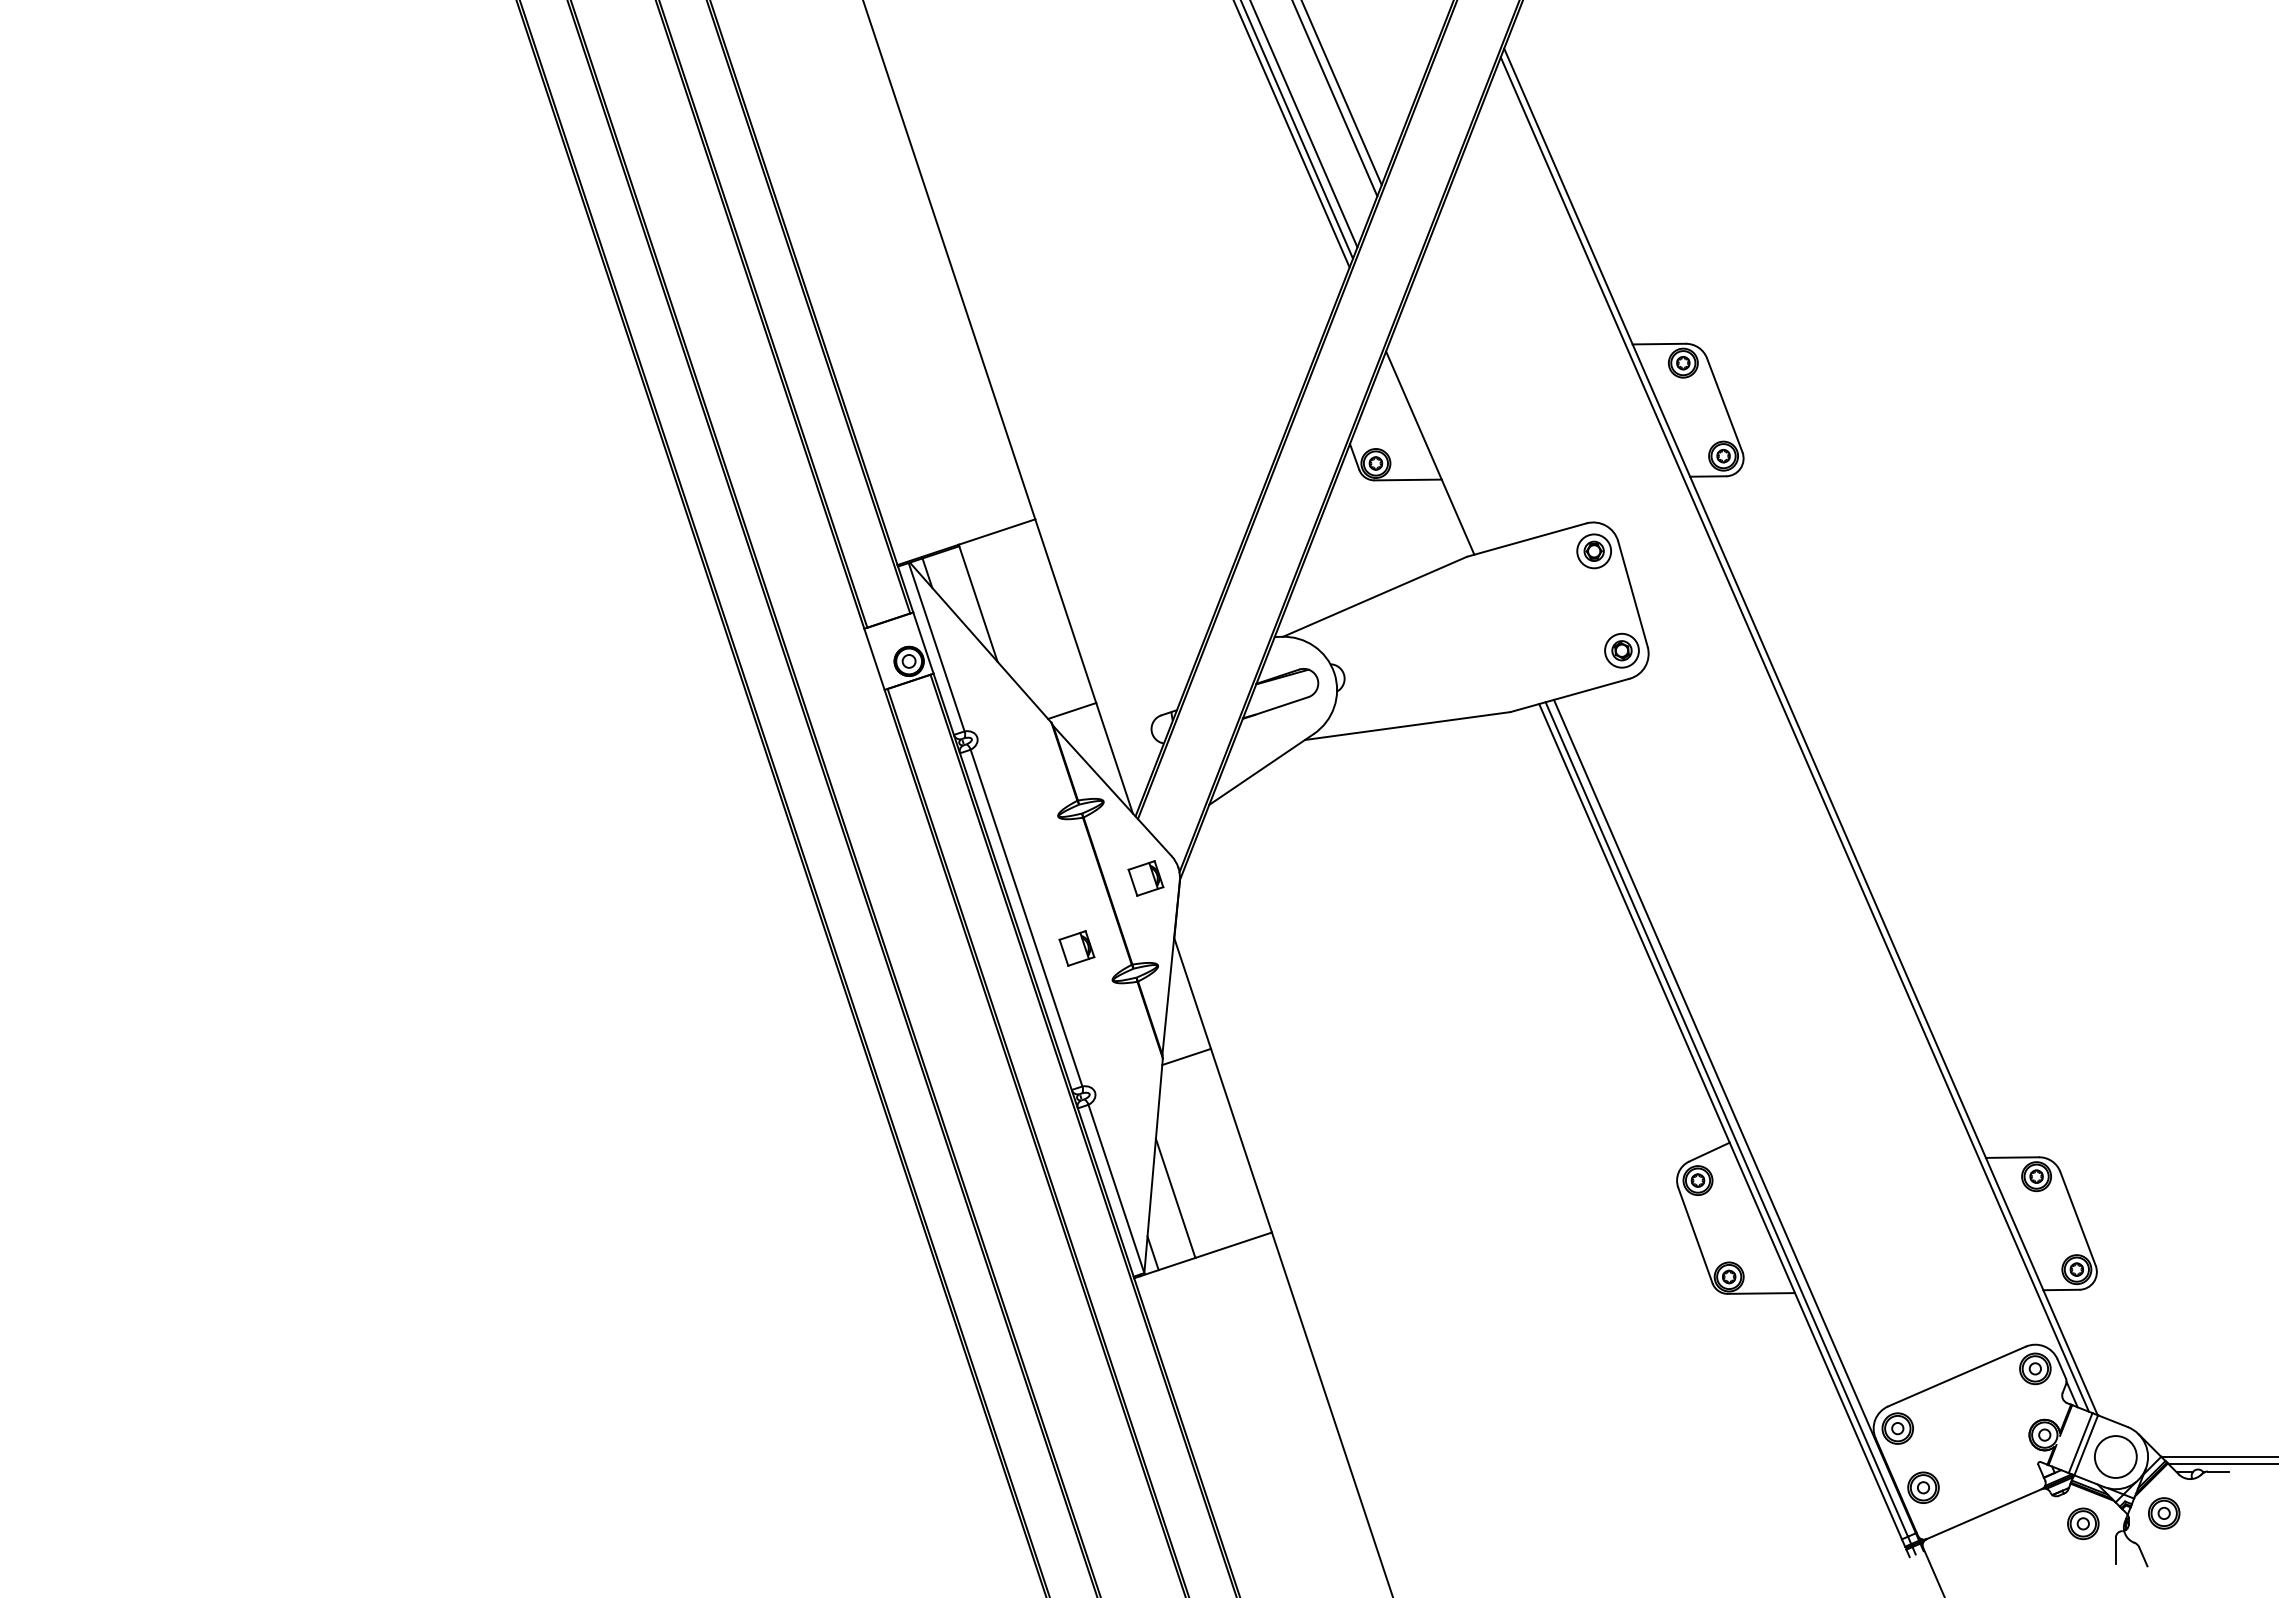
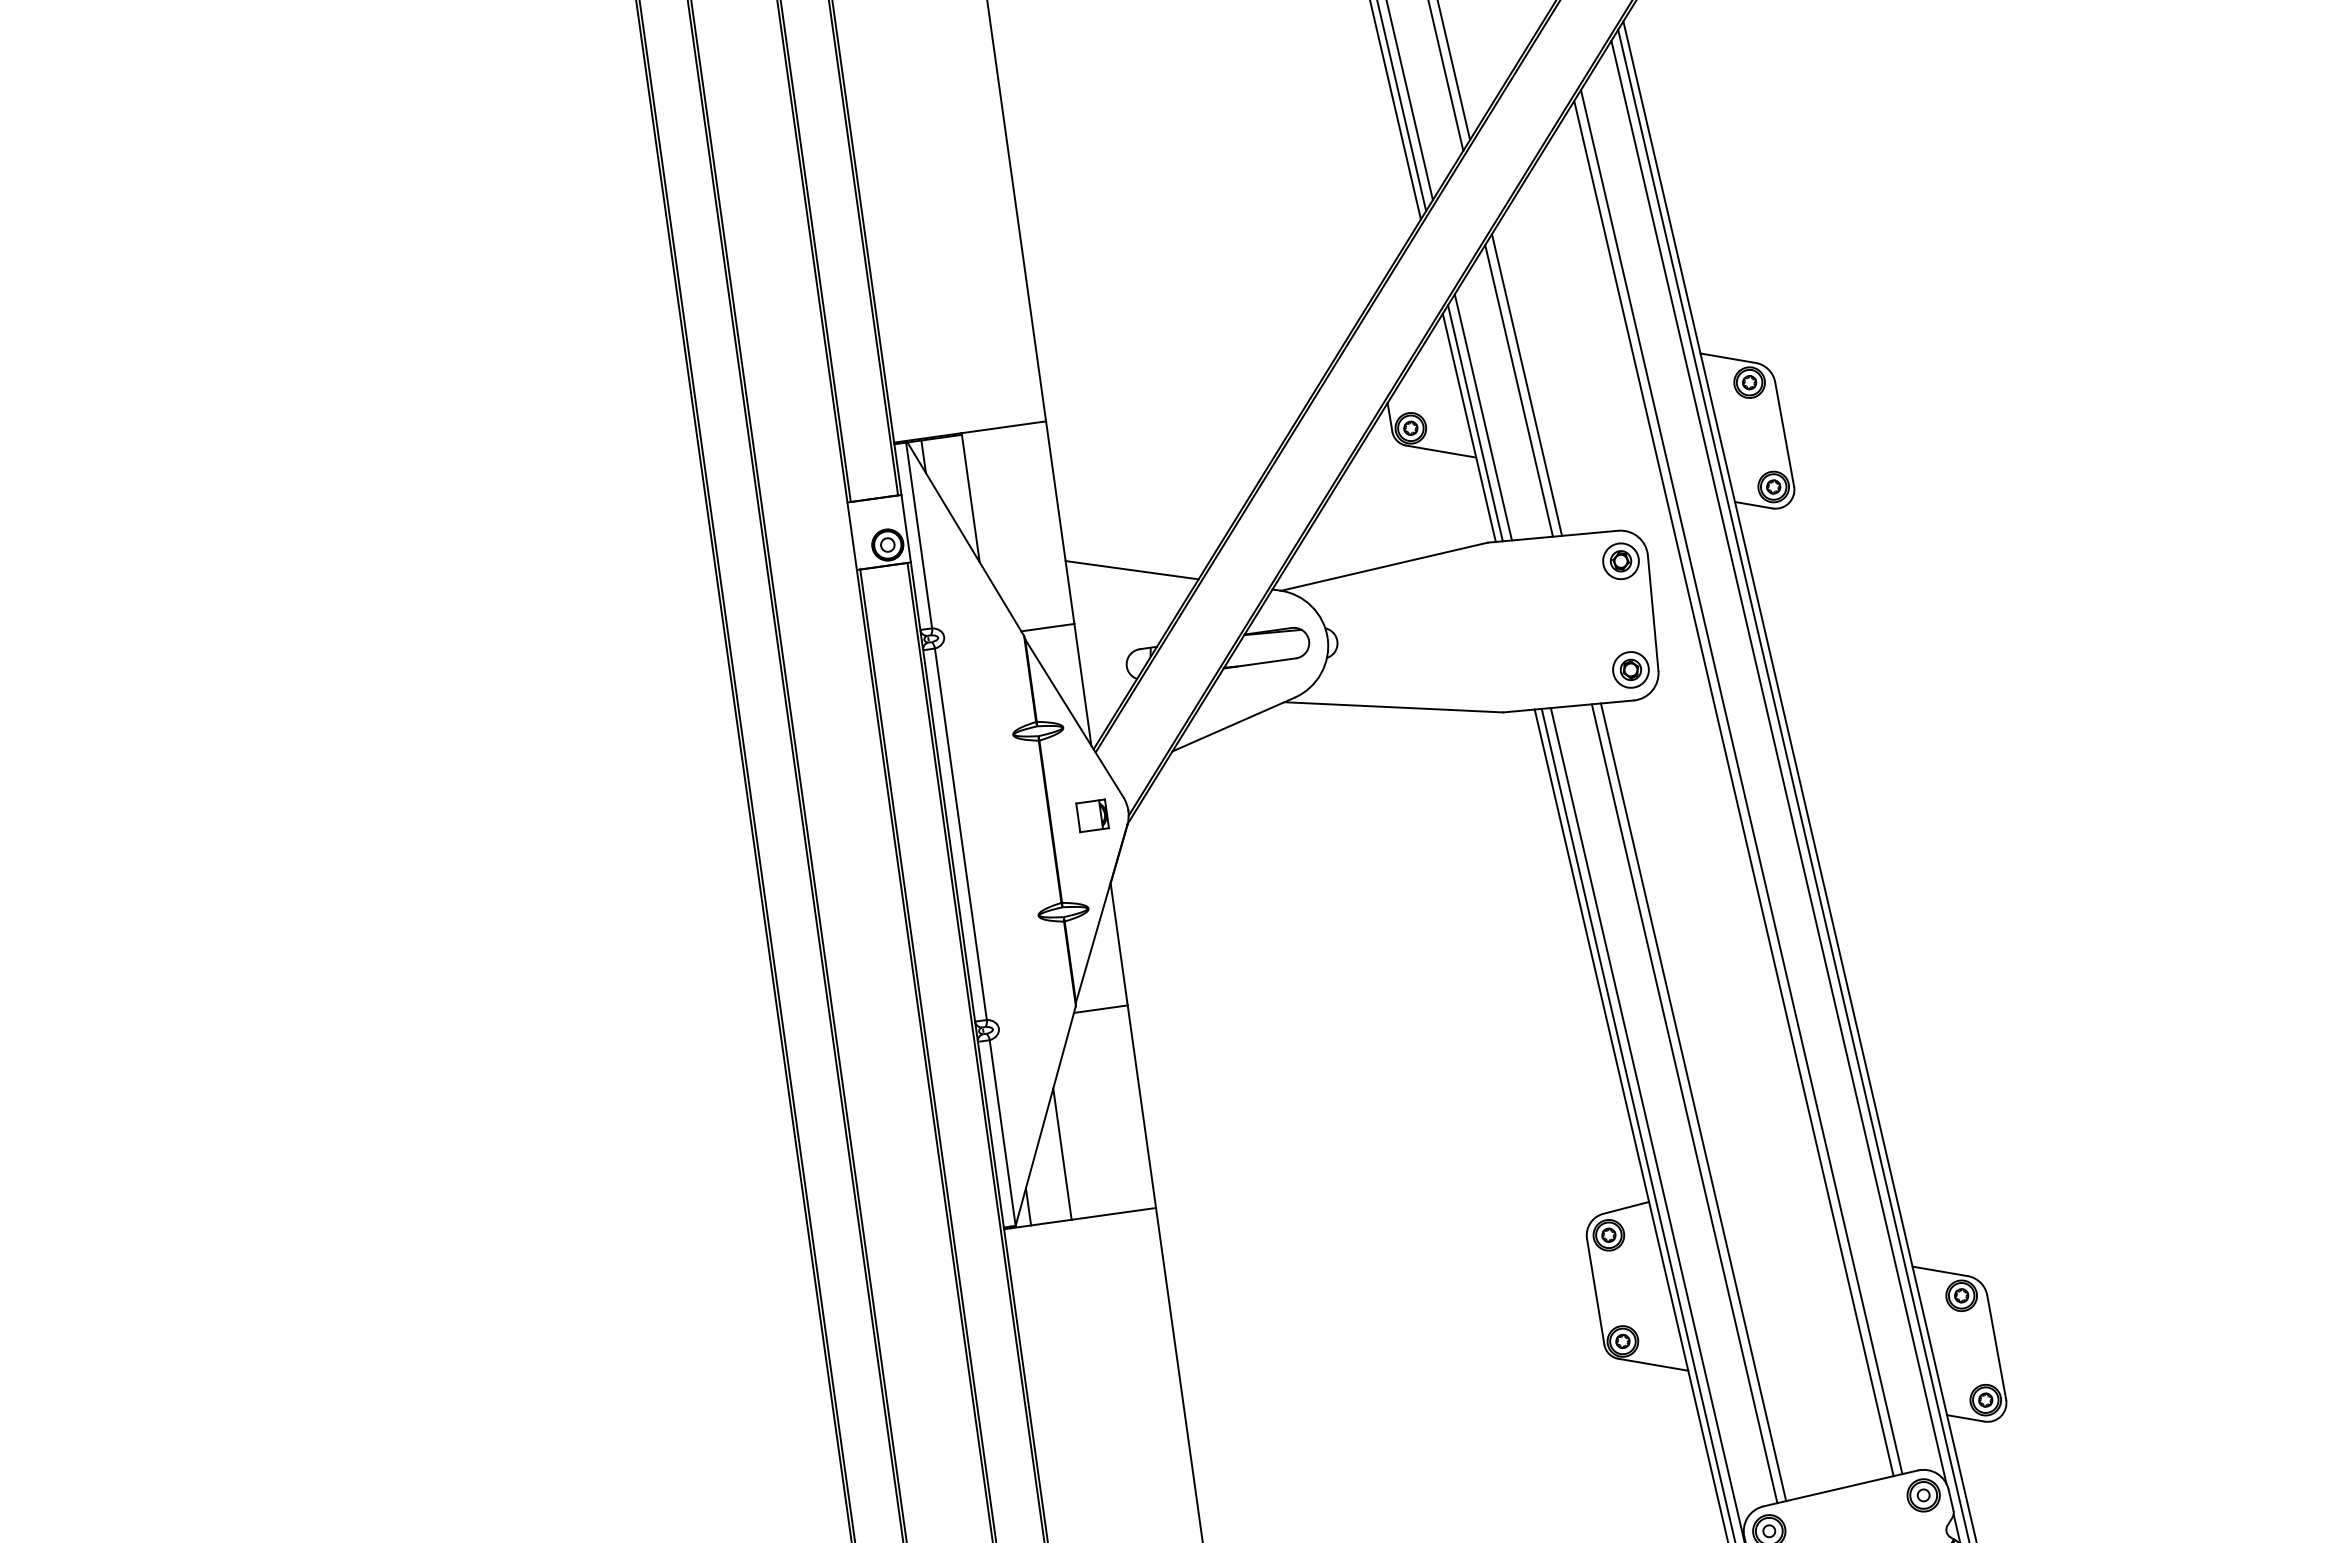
line: (1476, 403) -> (1526, 385), added
line: (1469, 410) -> (1518, 391), added
line: (1441, 440) -> (1483, 416), added
line: (1434, 447) -> (1474, 422), added
line: (1140, 642) -> (1131, 569), added
line: (1775, 711) -> (1778, 762), added
line: (1743, 735) -> (1741, 781), added
line: (1738, 743) -> (1734, 788), added
part: (1076, 948) -> (1007, 875), removed
line: (1753, 1042) -> (1692, 1102), added
line: (1745, 1045) -> (1684, 1103), added

